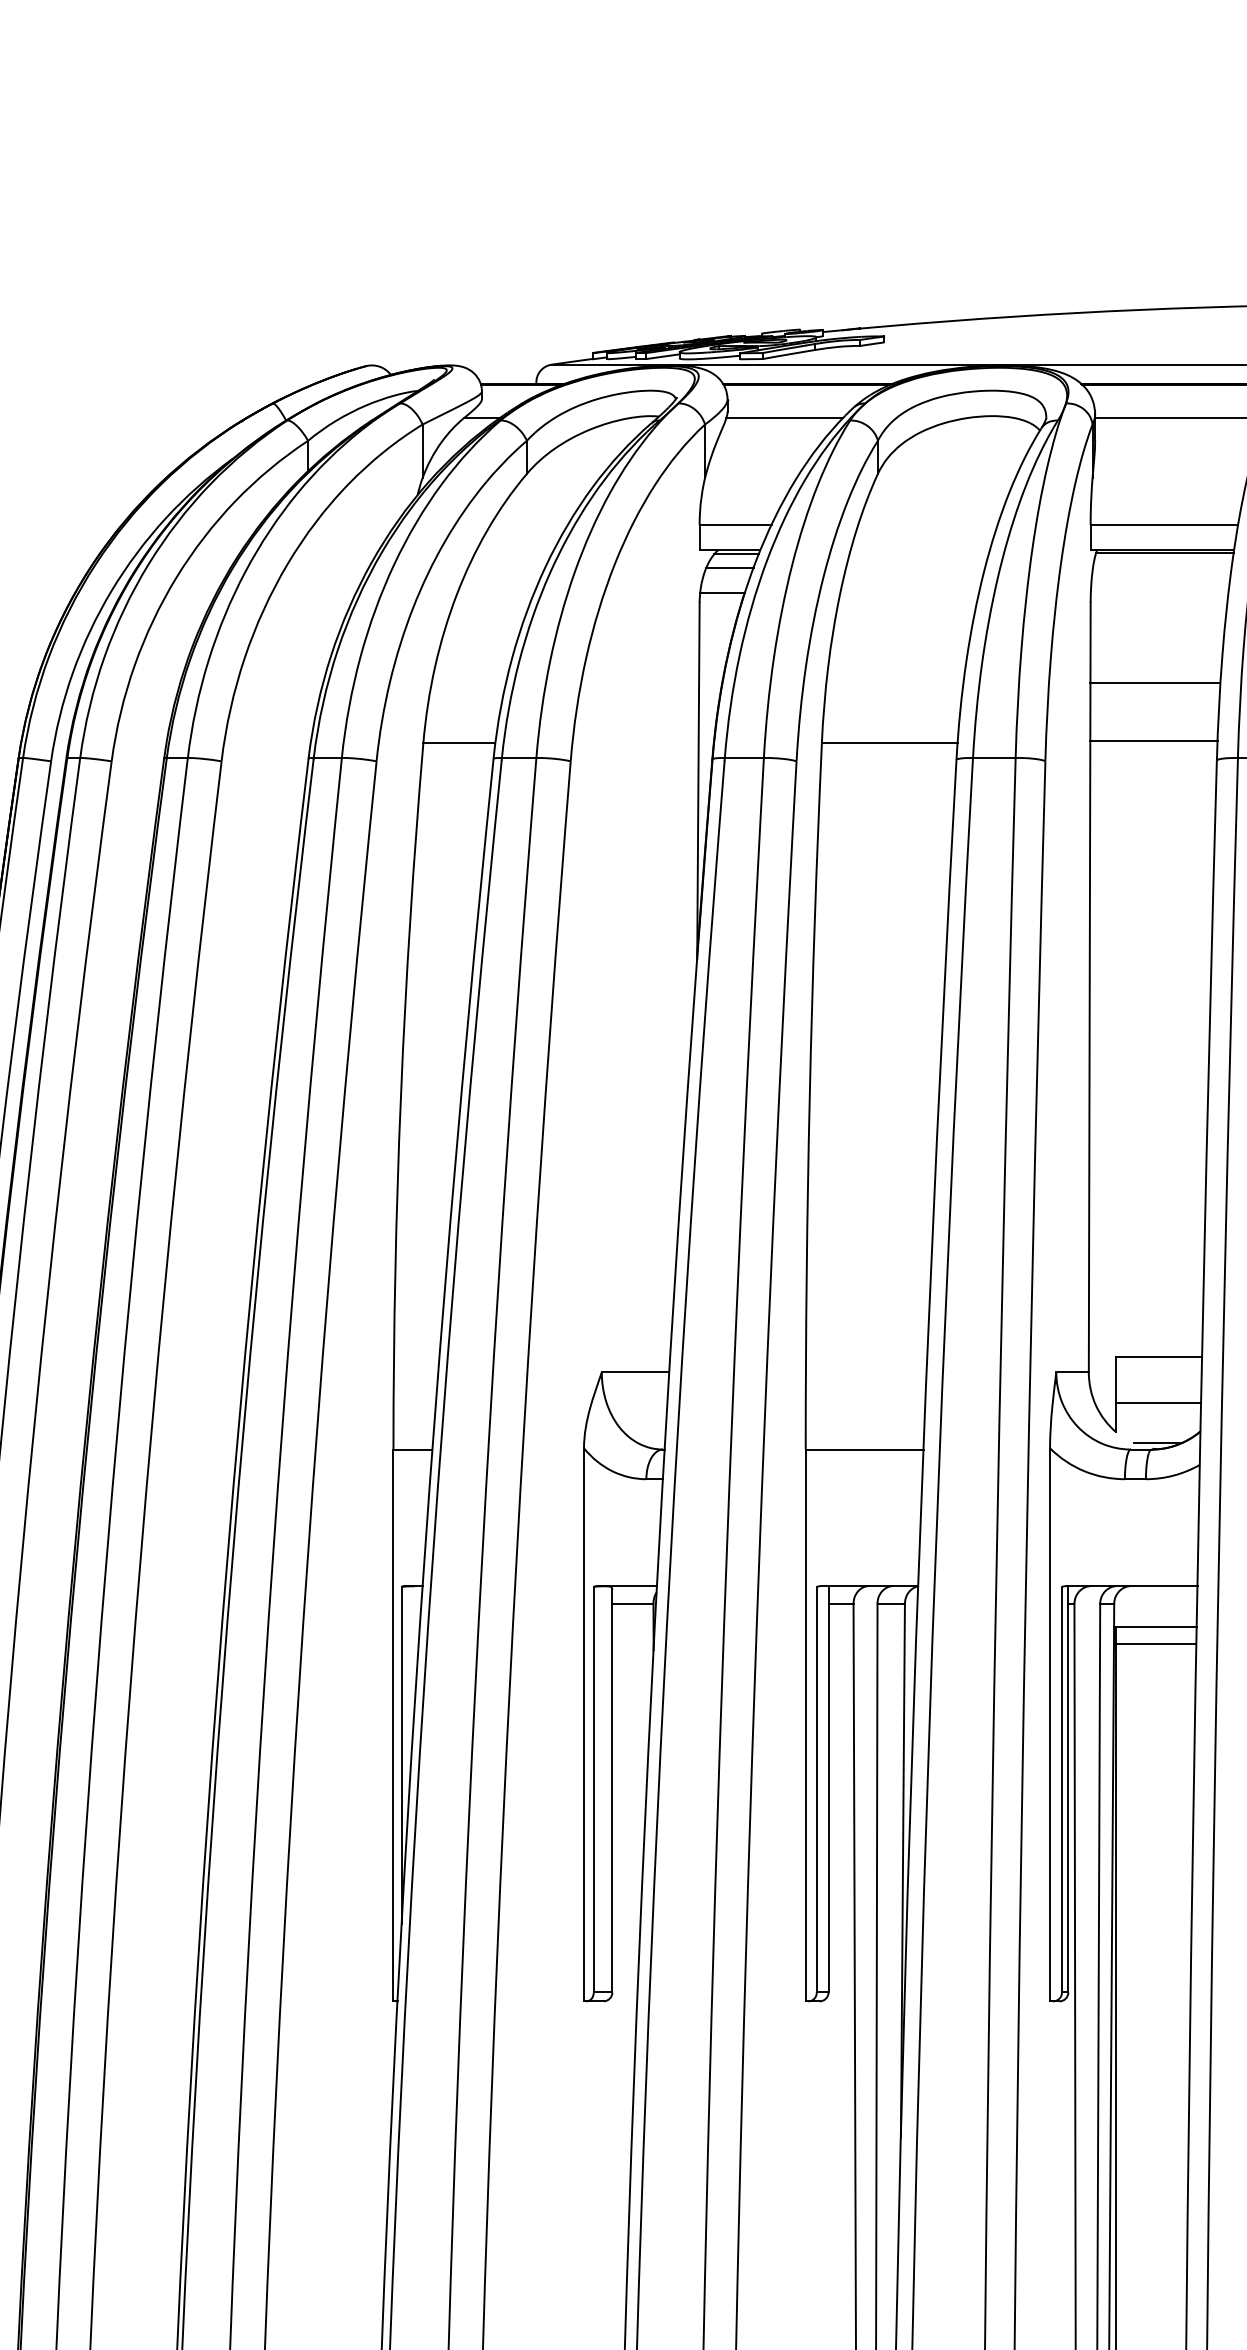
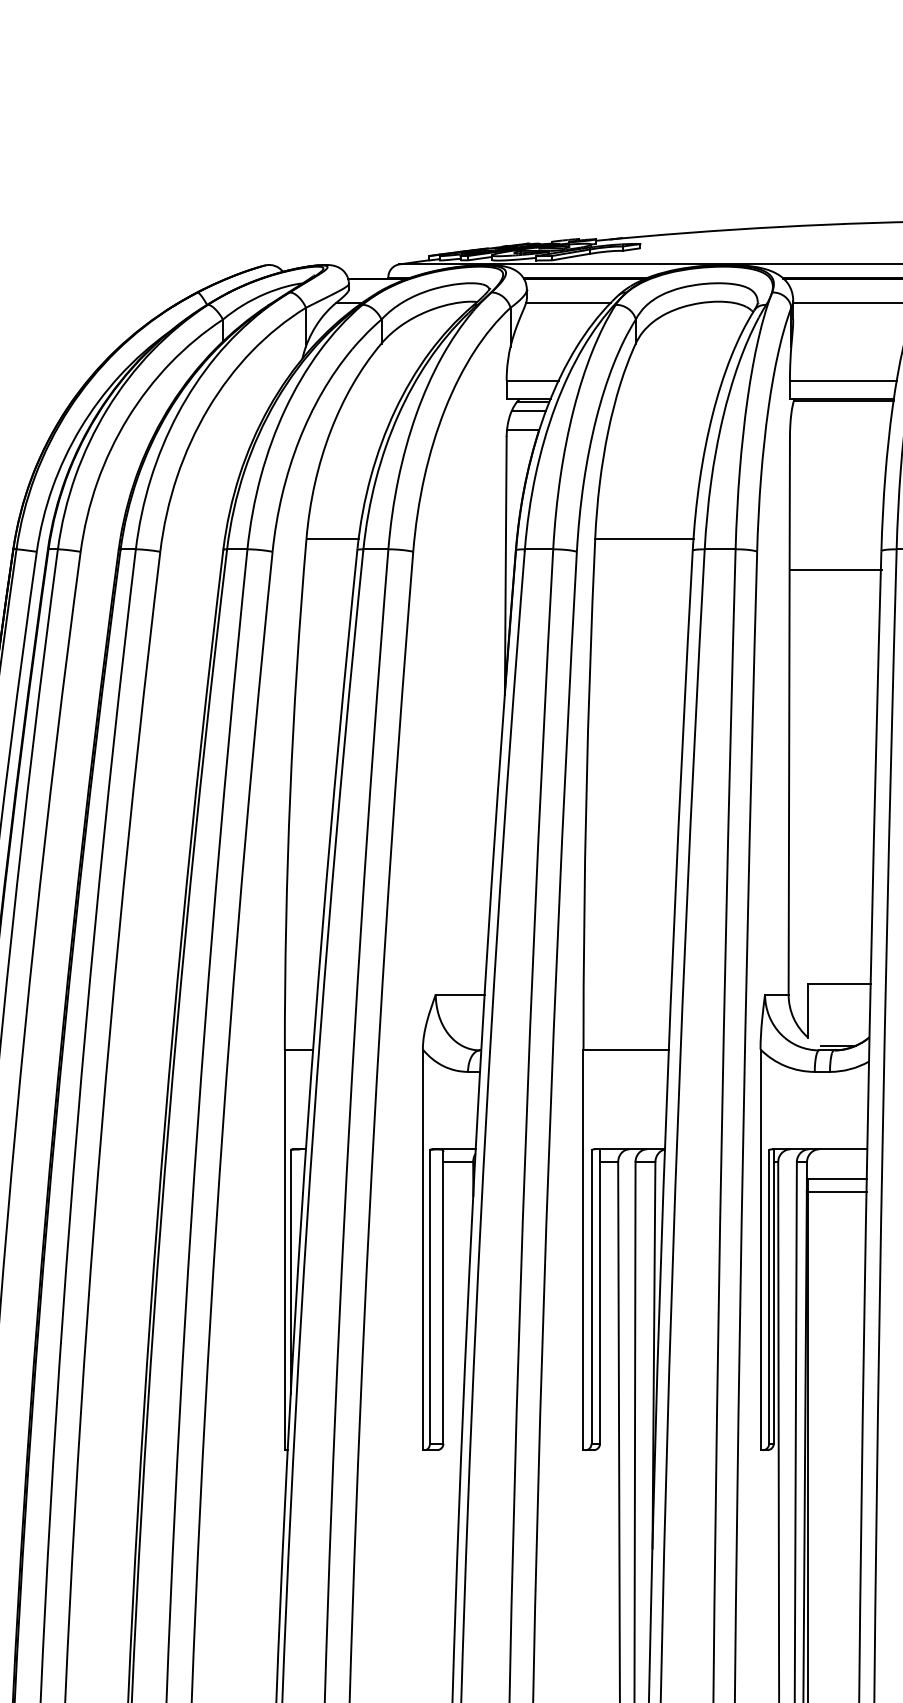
line: (1155, 683) -> (836, 495), removed
line: (1153, 741) -> (835, 570), moved
line: (1158, 1402) -> (839, 1016), removed

